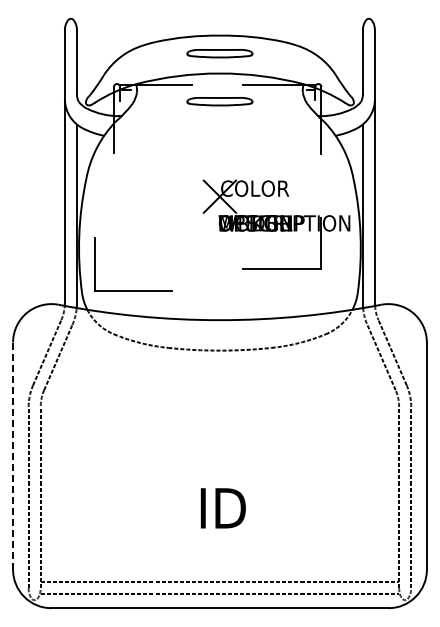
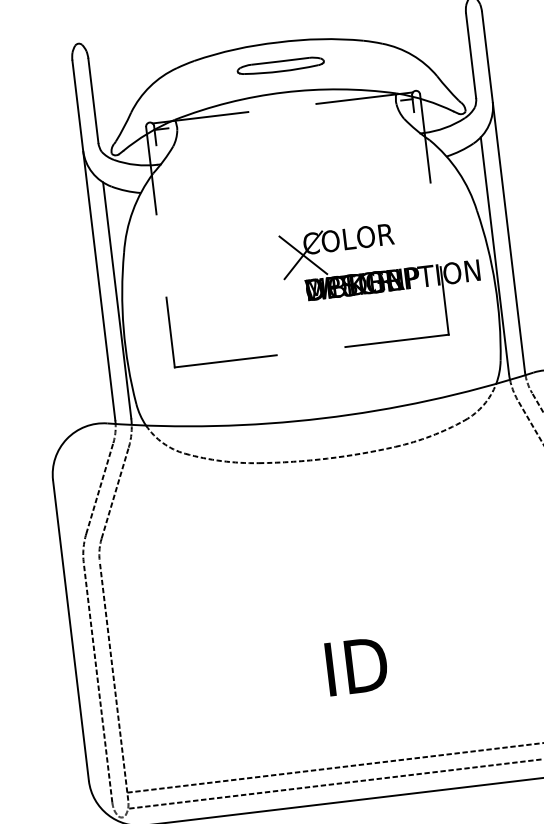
part: (219, 101) -> (287, 129), removed
part: (133, 290) -> (225, 360), moved
line: (13, 456) -> (71, 630), dashed -> solid

